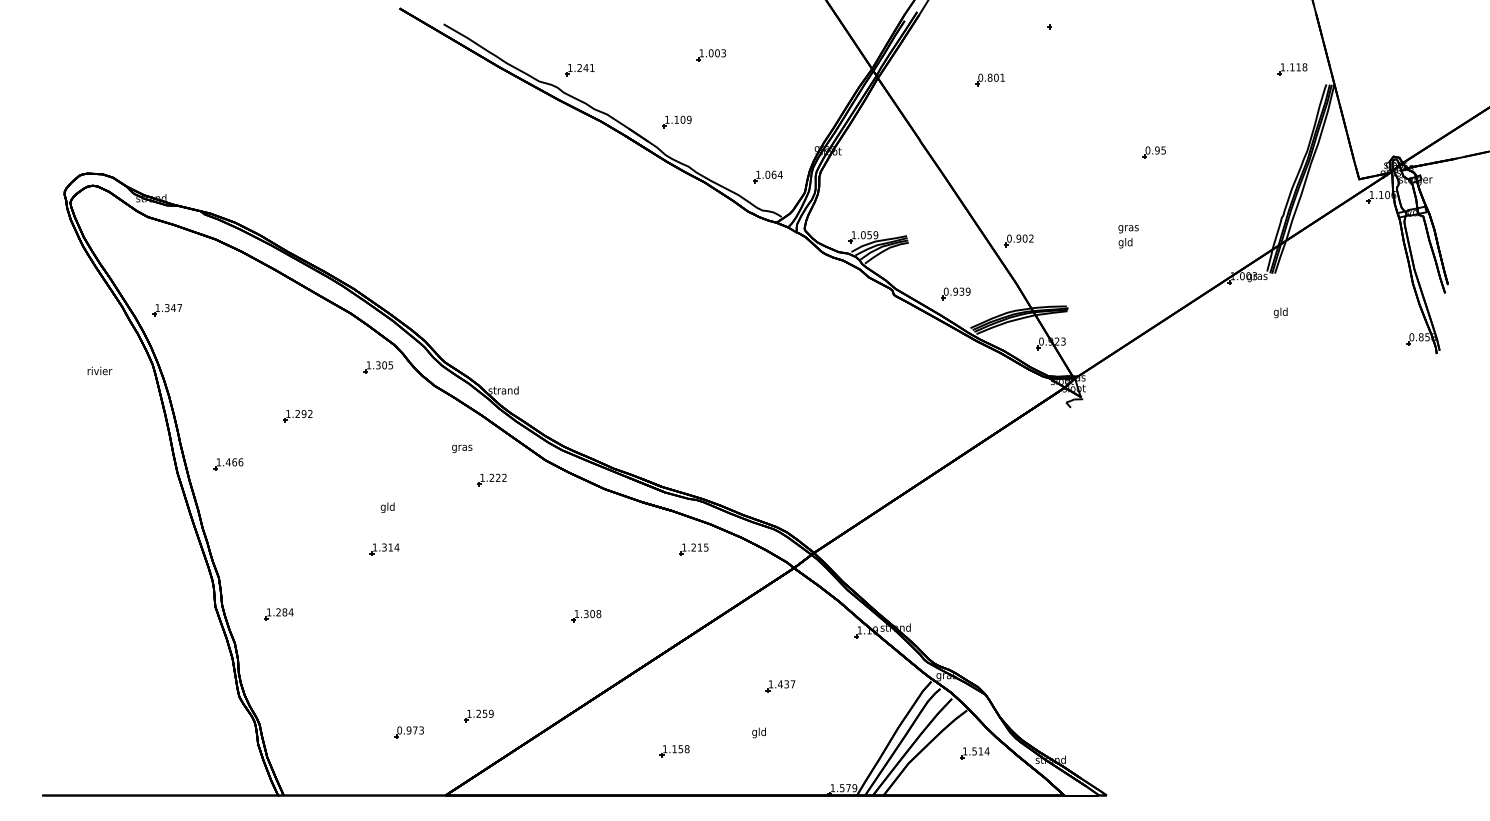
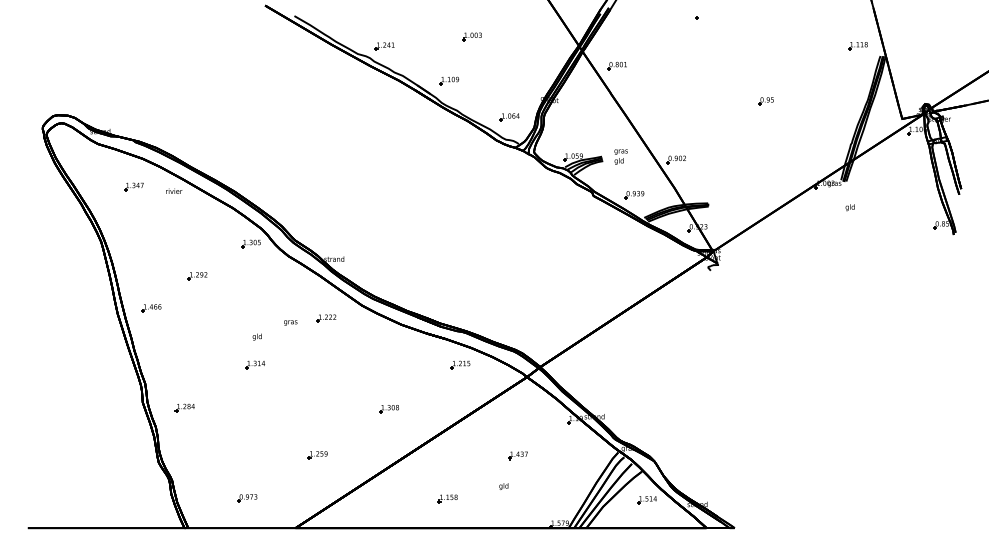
part: (989, 80) -> (616, 66), moved
text: (1127, 235) -> (620, 156), moved
part: (166, 309) -> (133, 186), moved
text: (100, 369) -> (174, 190), moved
text: (461, 448) -> (290, 322), moved
part: (478, 716) -> (317, 455), moved
part: (409, 732) -> (247, 498), moved

